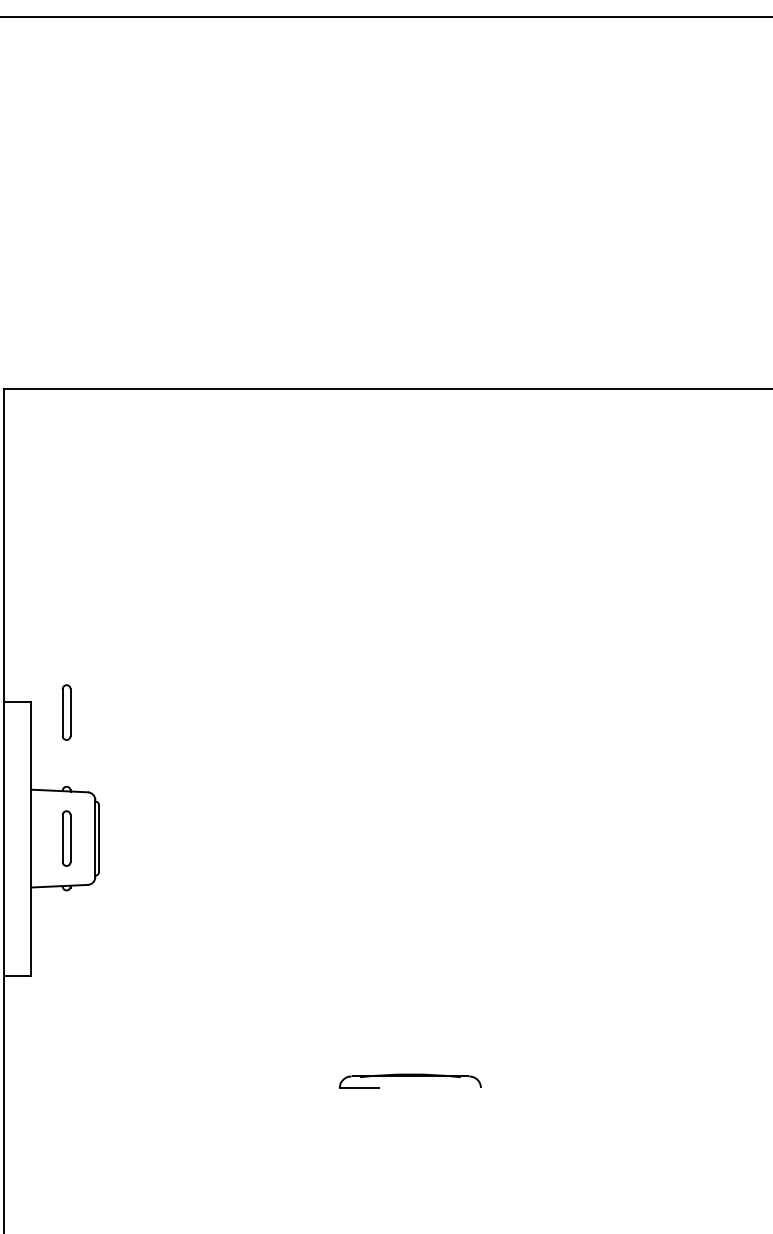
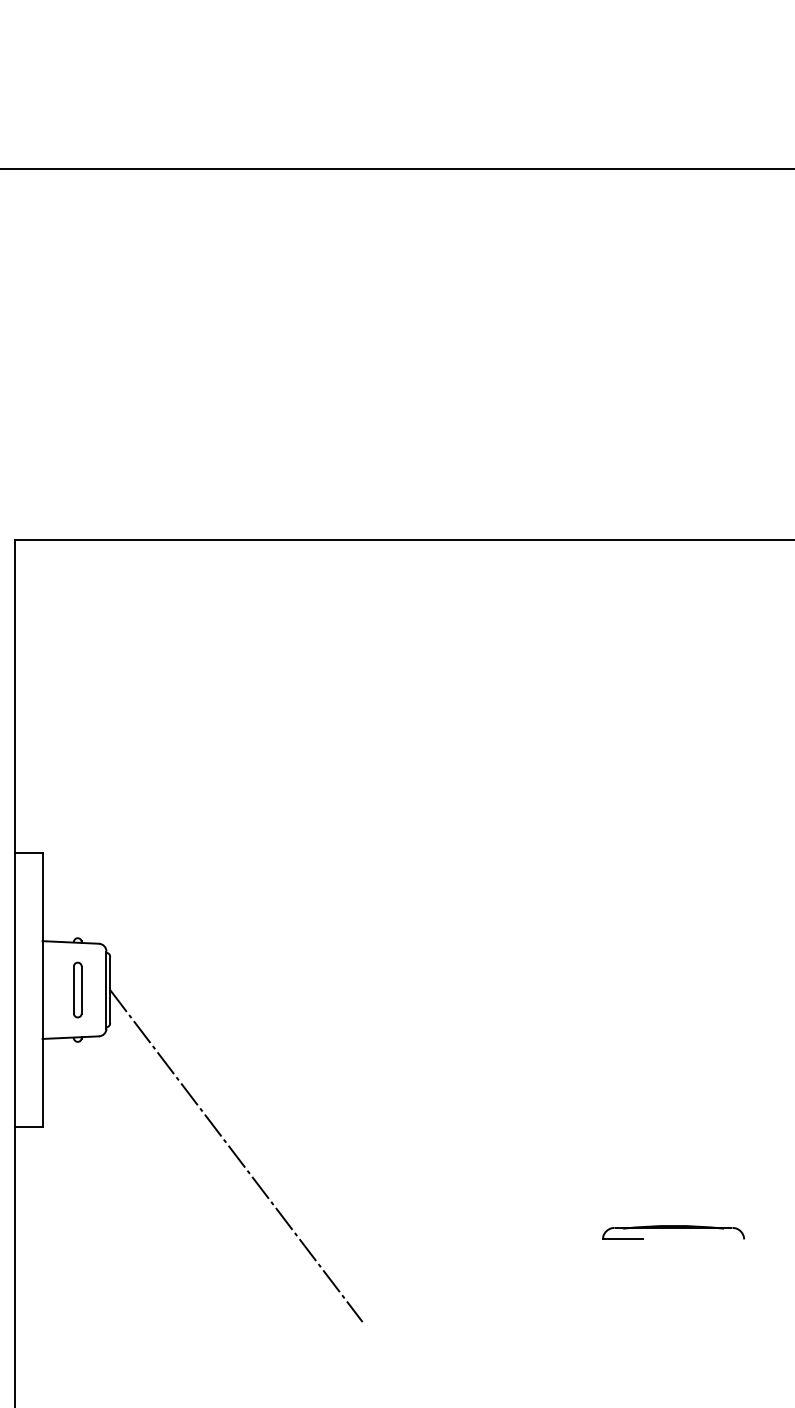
part: (66, 712) -> (77, 863), removed
line: (225, 1005) -> (236, 1156), added
part: (410, 1081) -> (673, 1232), moved

